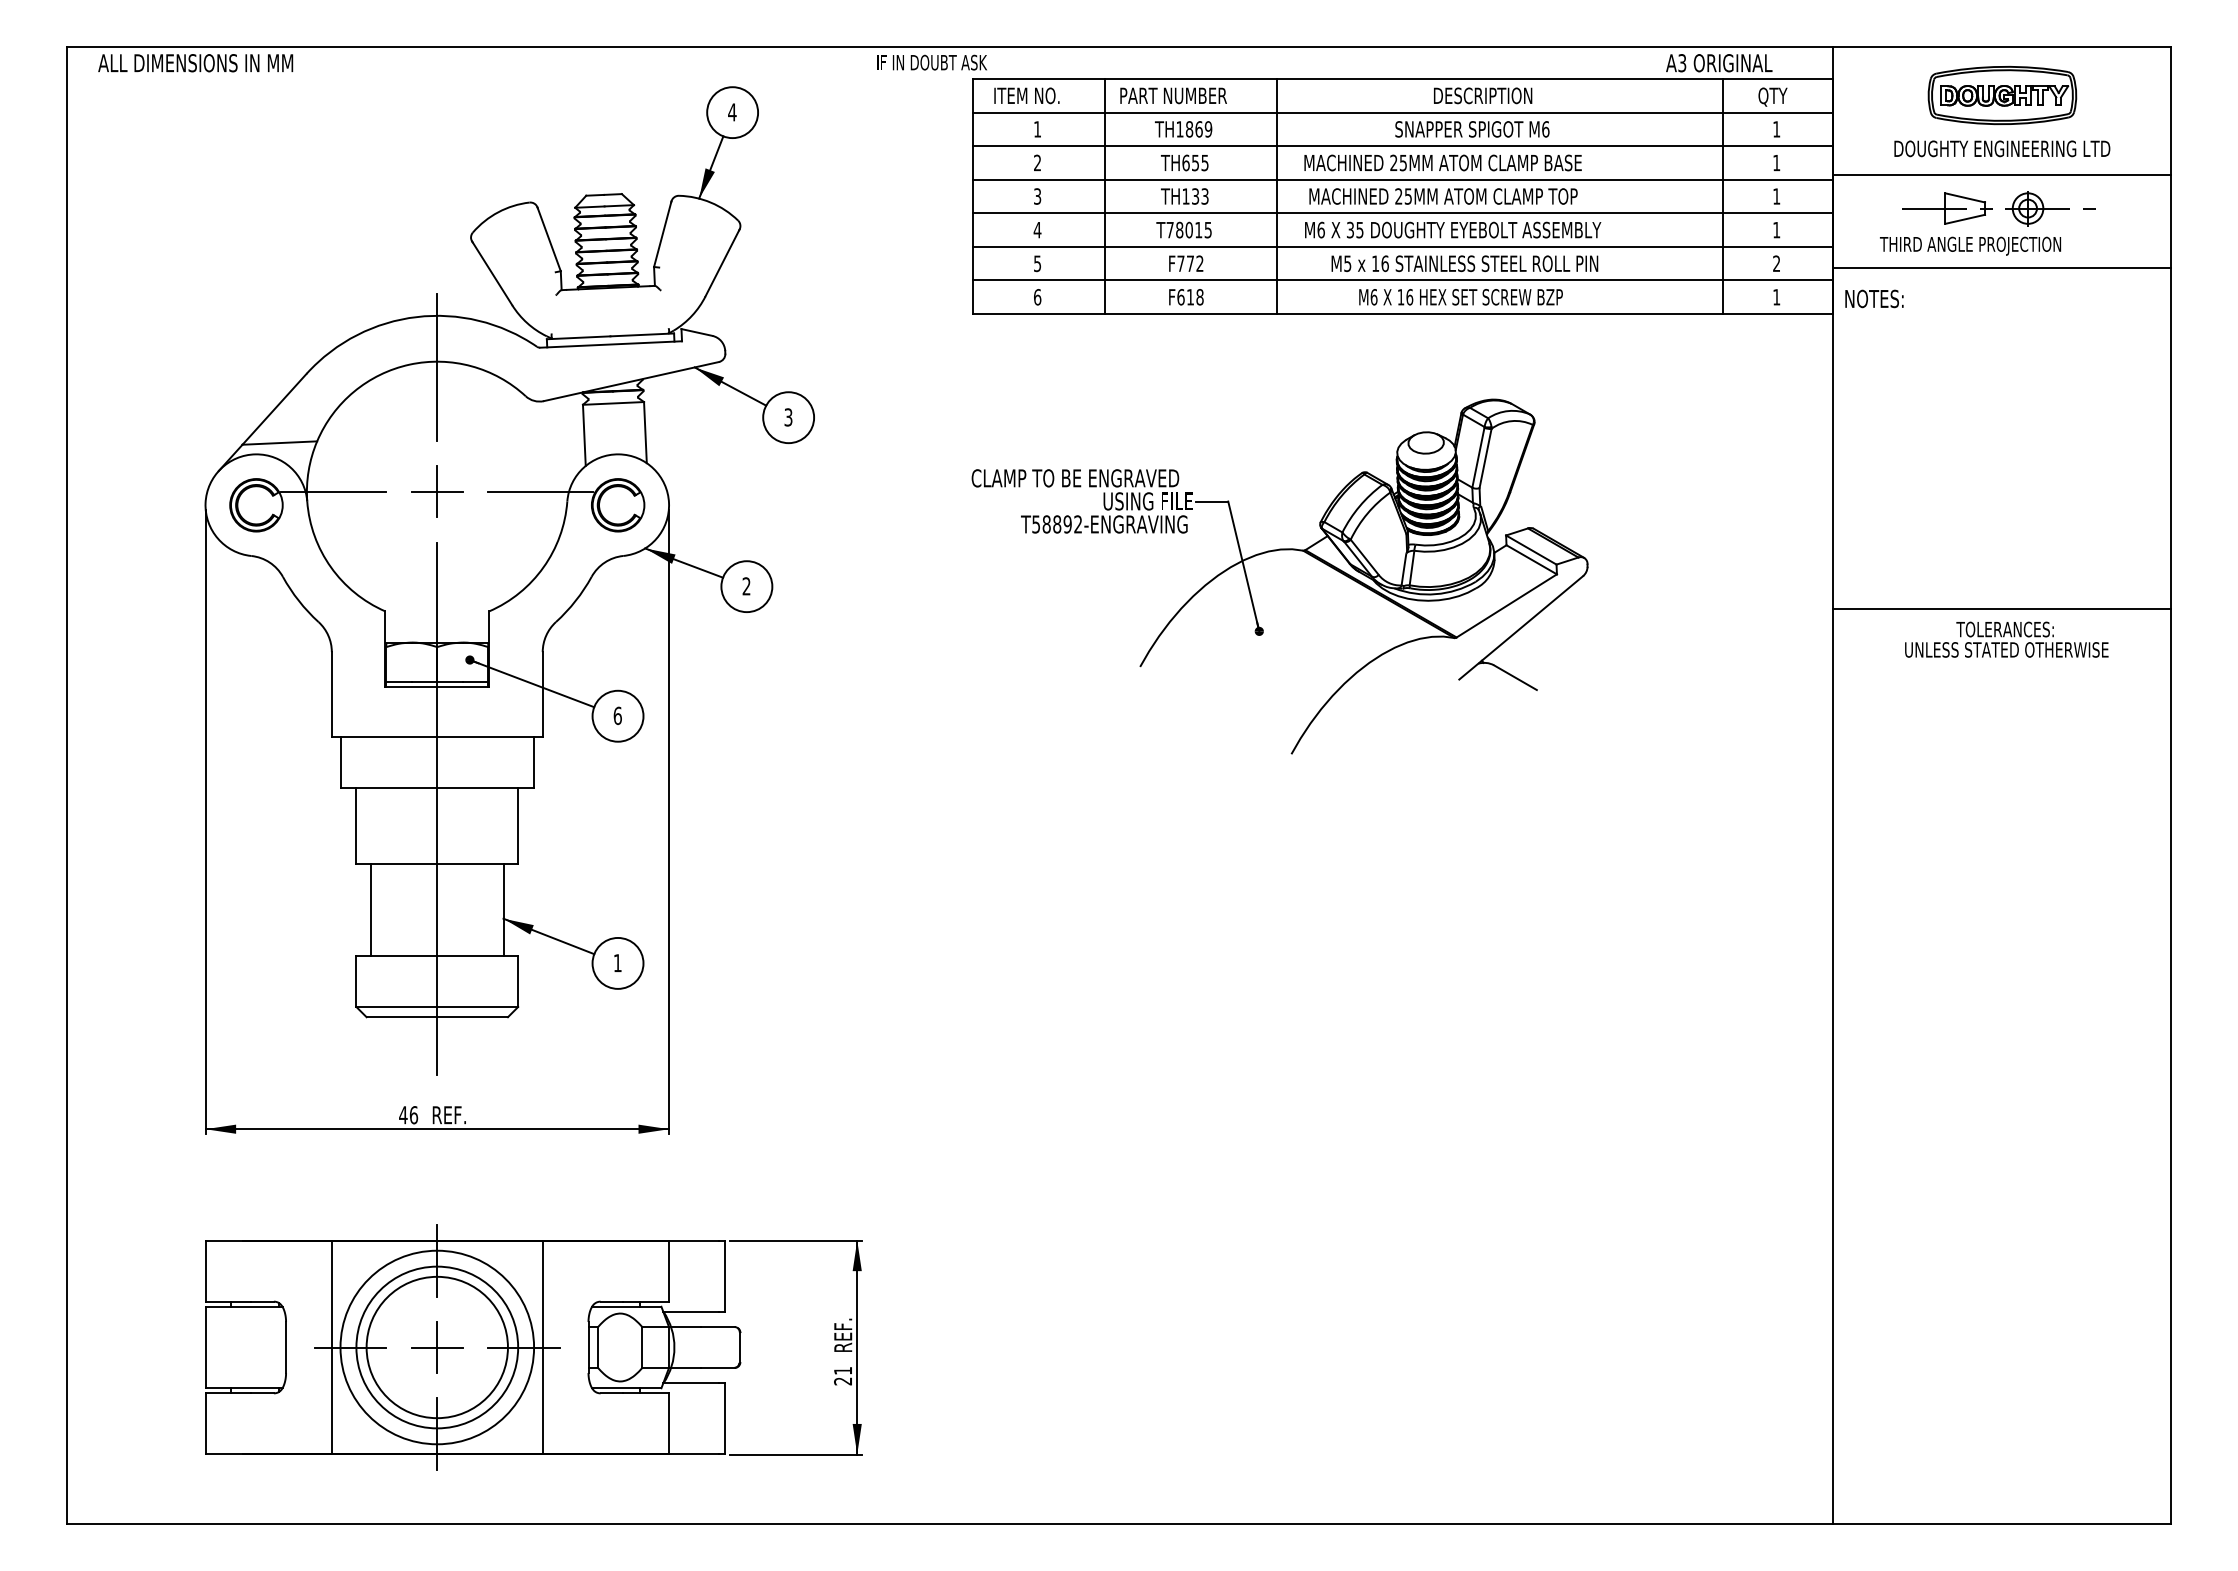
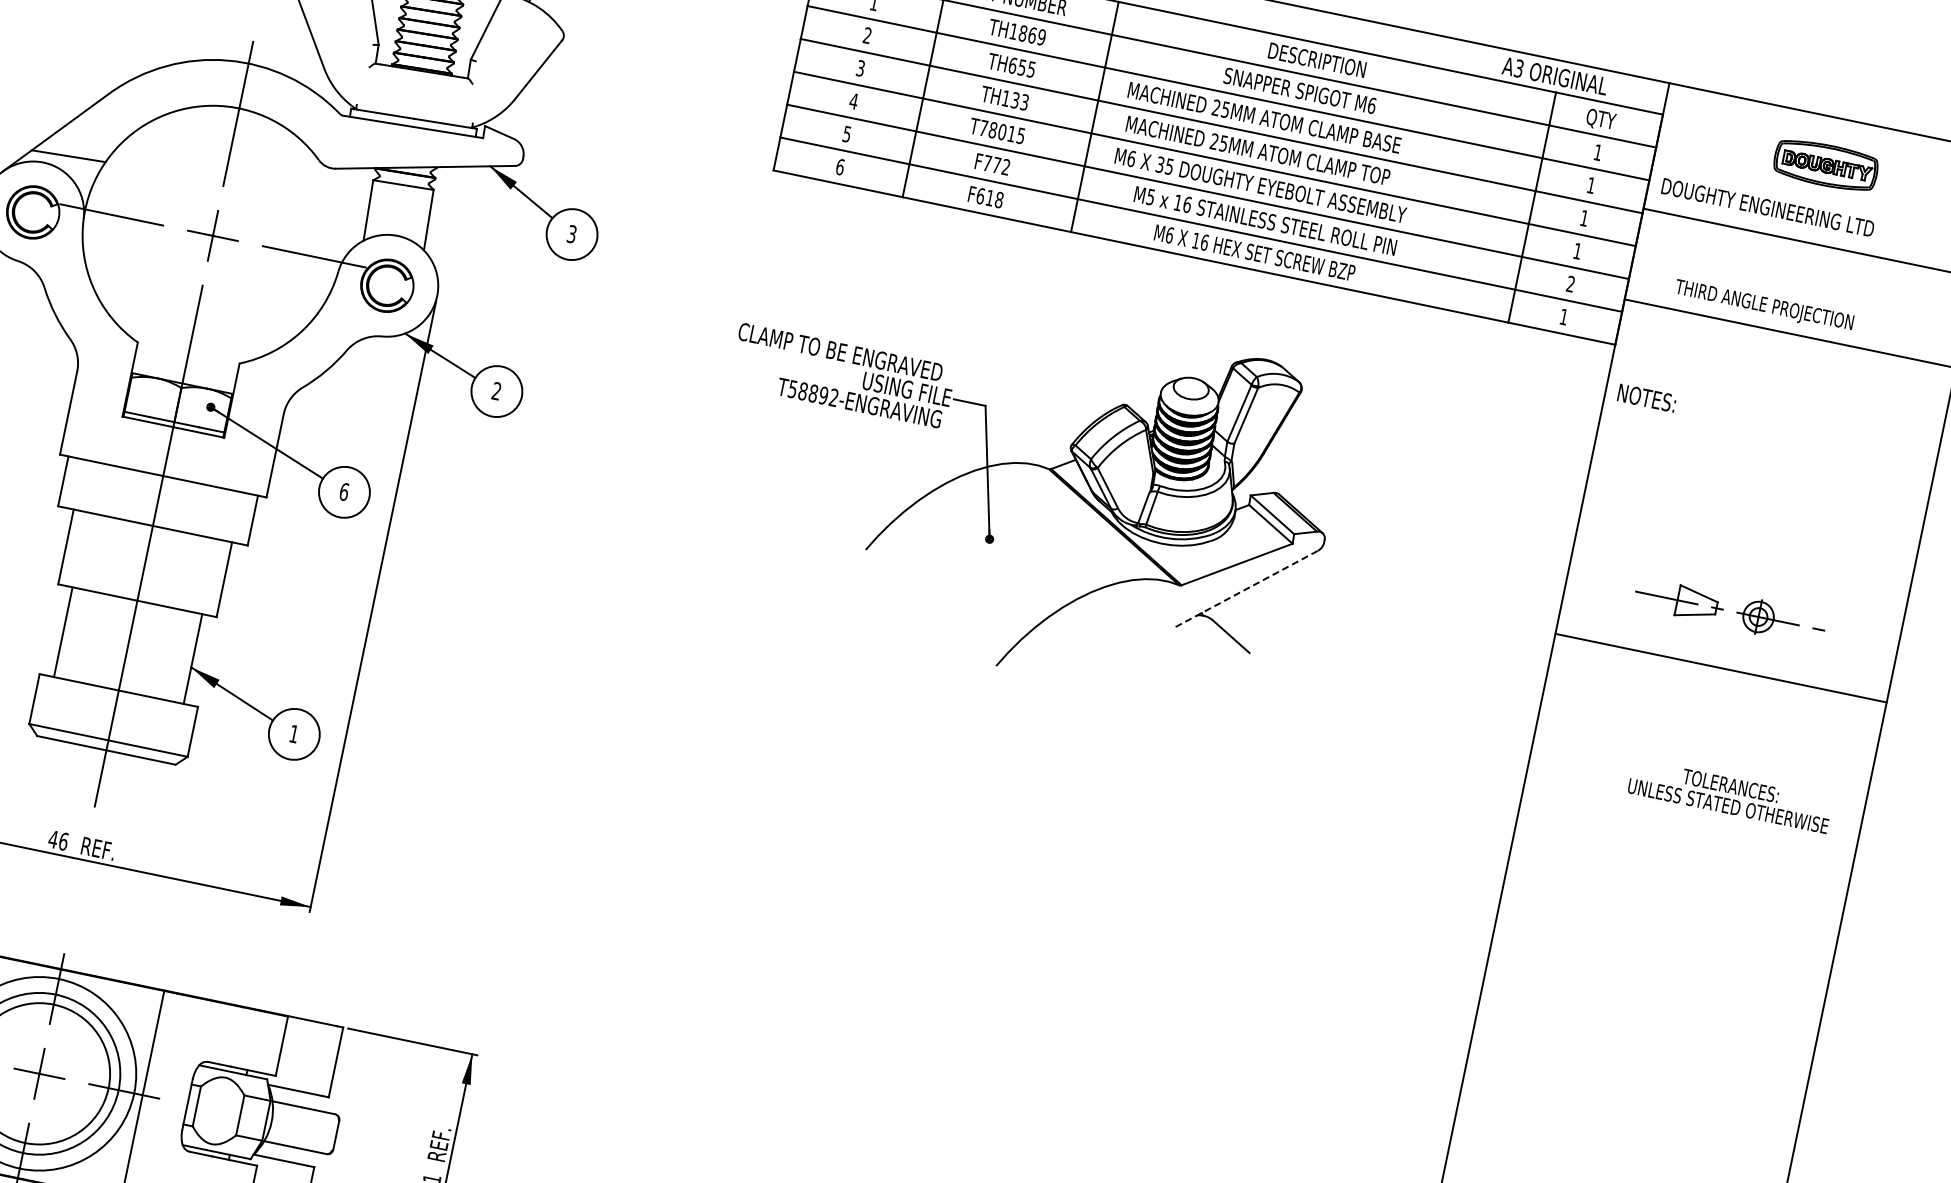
part: (2002, 95) -> (1826, 165), size x0.7
text: (2002, 148) -> (1768, 207), moved
part: (1998, 208) -> (1729, 610), moved
text: (1874, 298) -> (1647, 397), moved
line: (1521, 627) -> (1247, 588), solid -> dashed
text: (2006, 639) -> (1730, 795), moved

